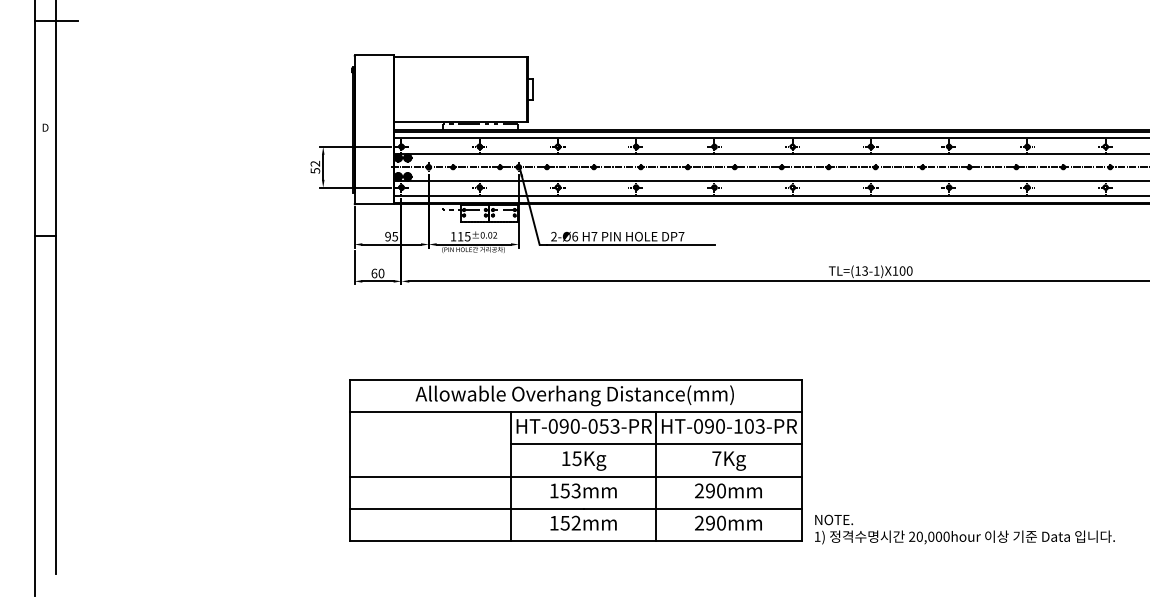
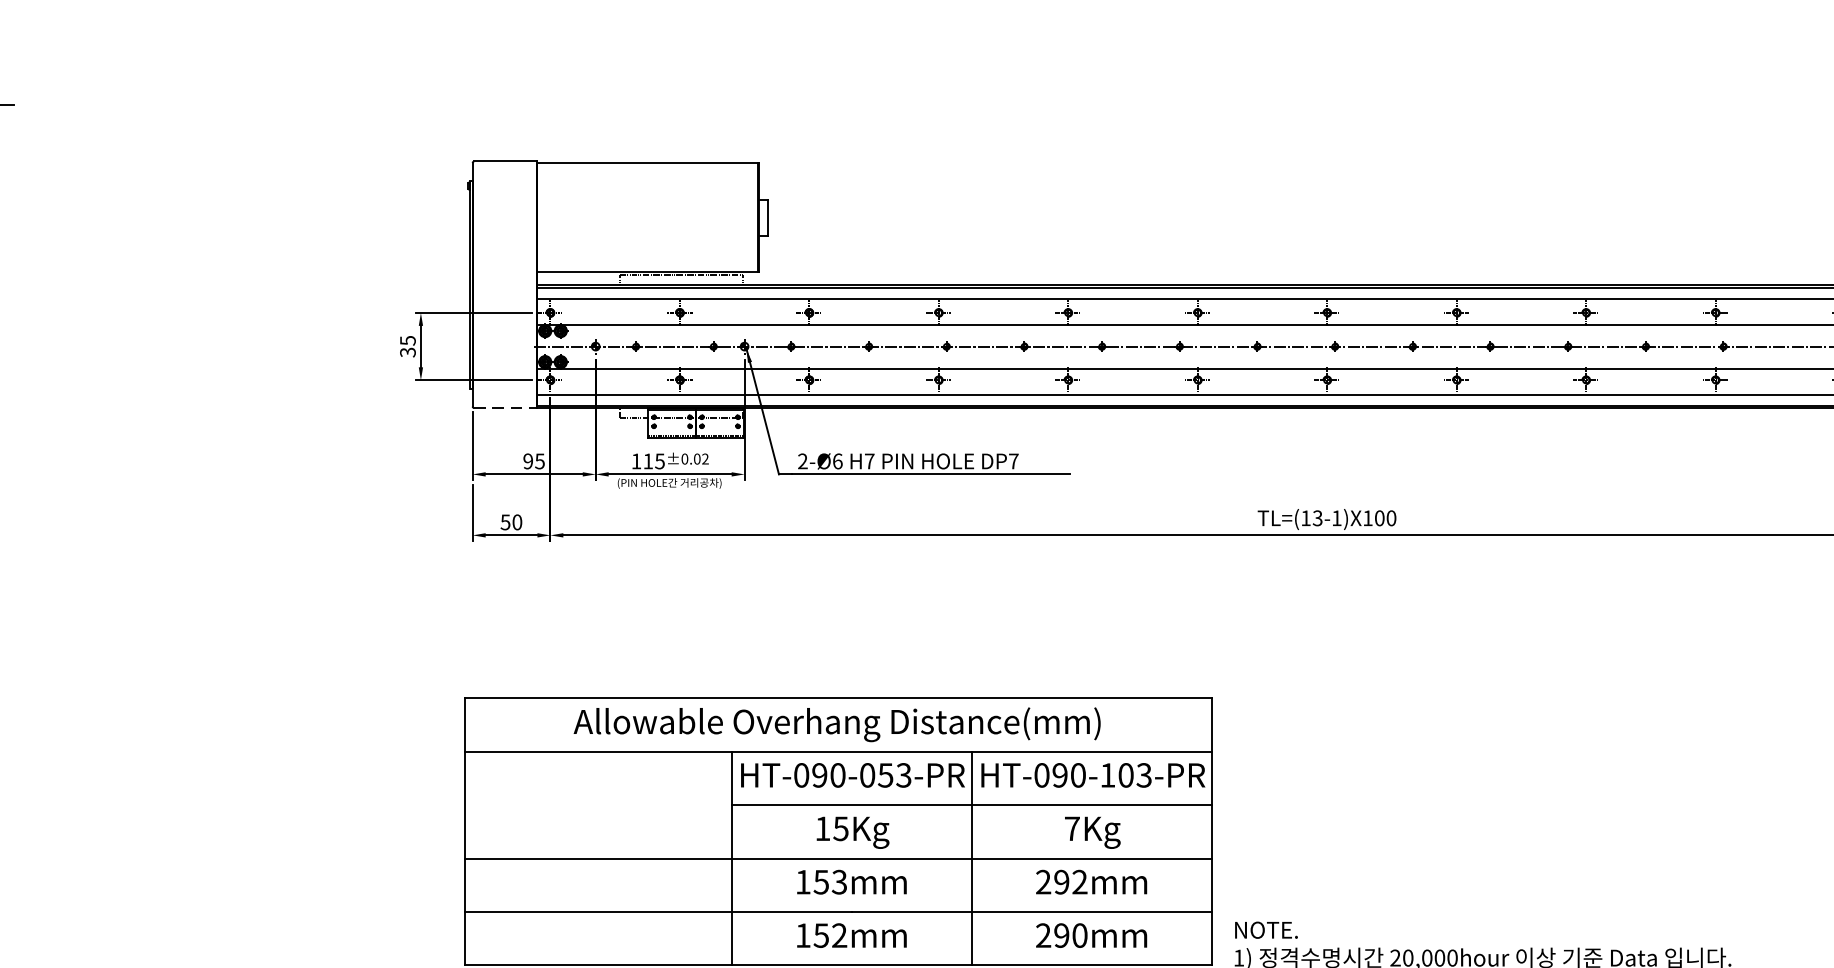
text: (315, 166) -> (408, 345), 52 -> 35
line: (375, 204) -> (507, 408), solid -> dashed
text: (374, 273) -> (505, 522), 60 -> 50
text: (721, 490) -> (1080, 881), 290mm -> 292mm

